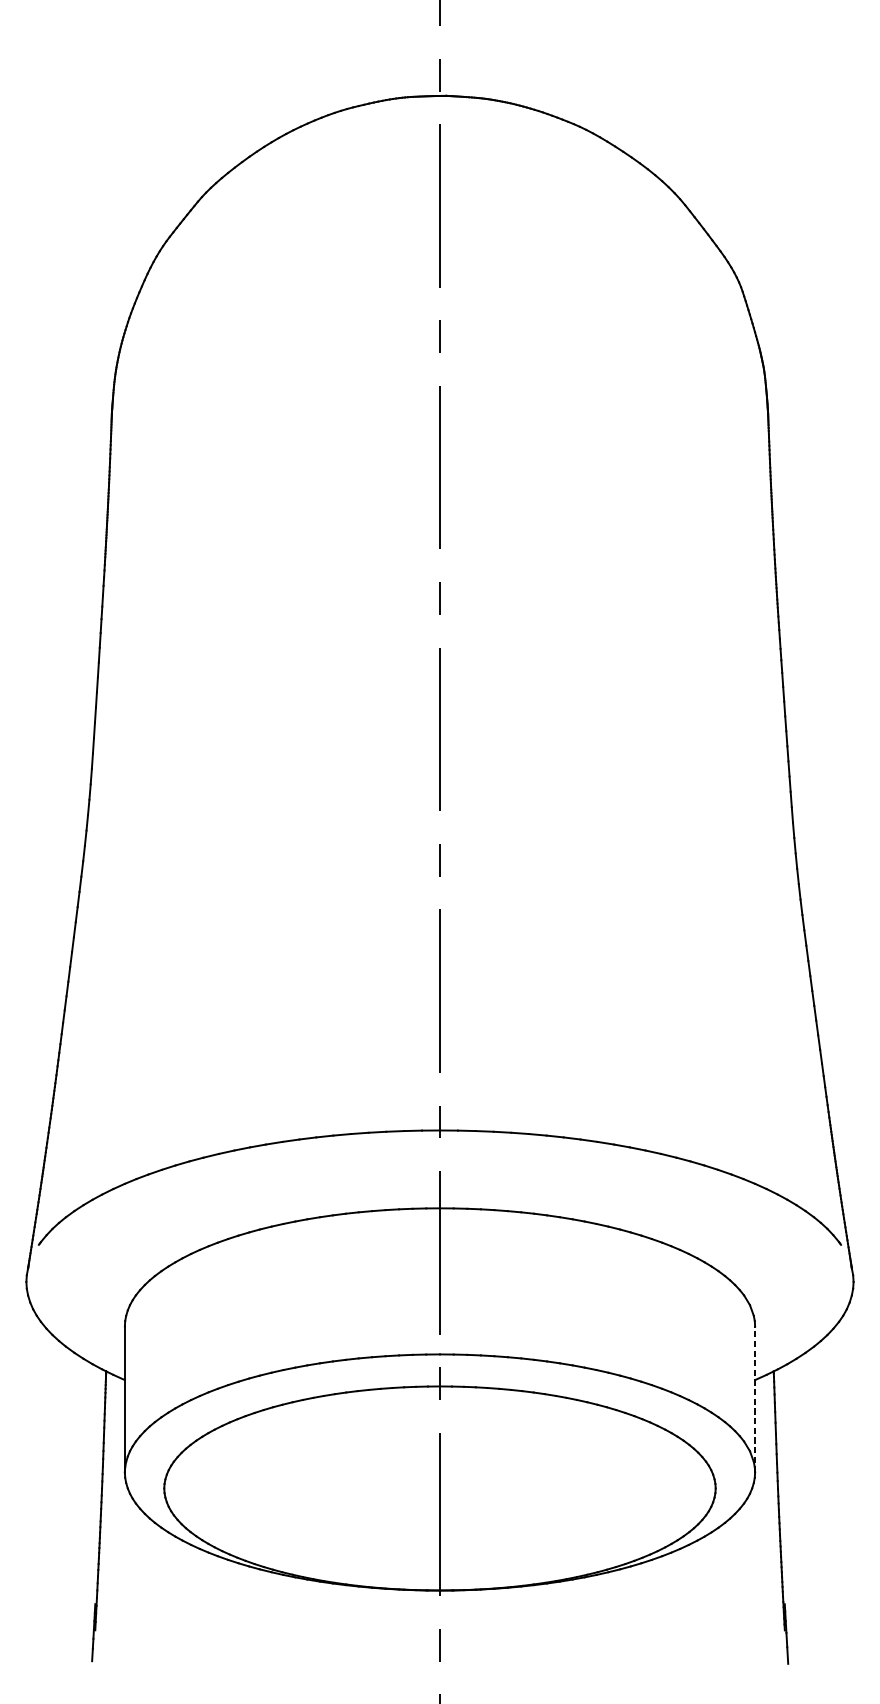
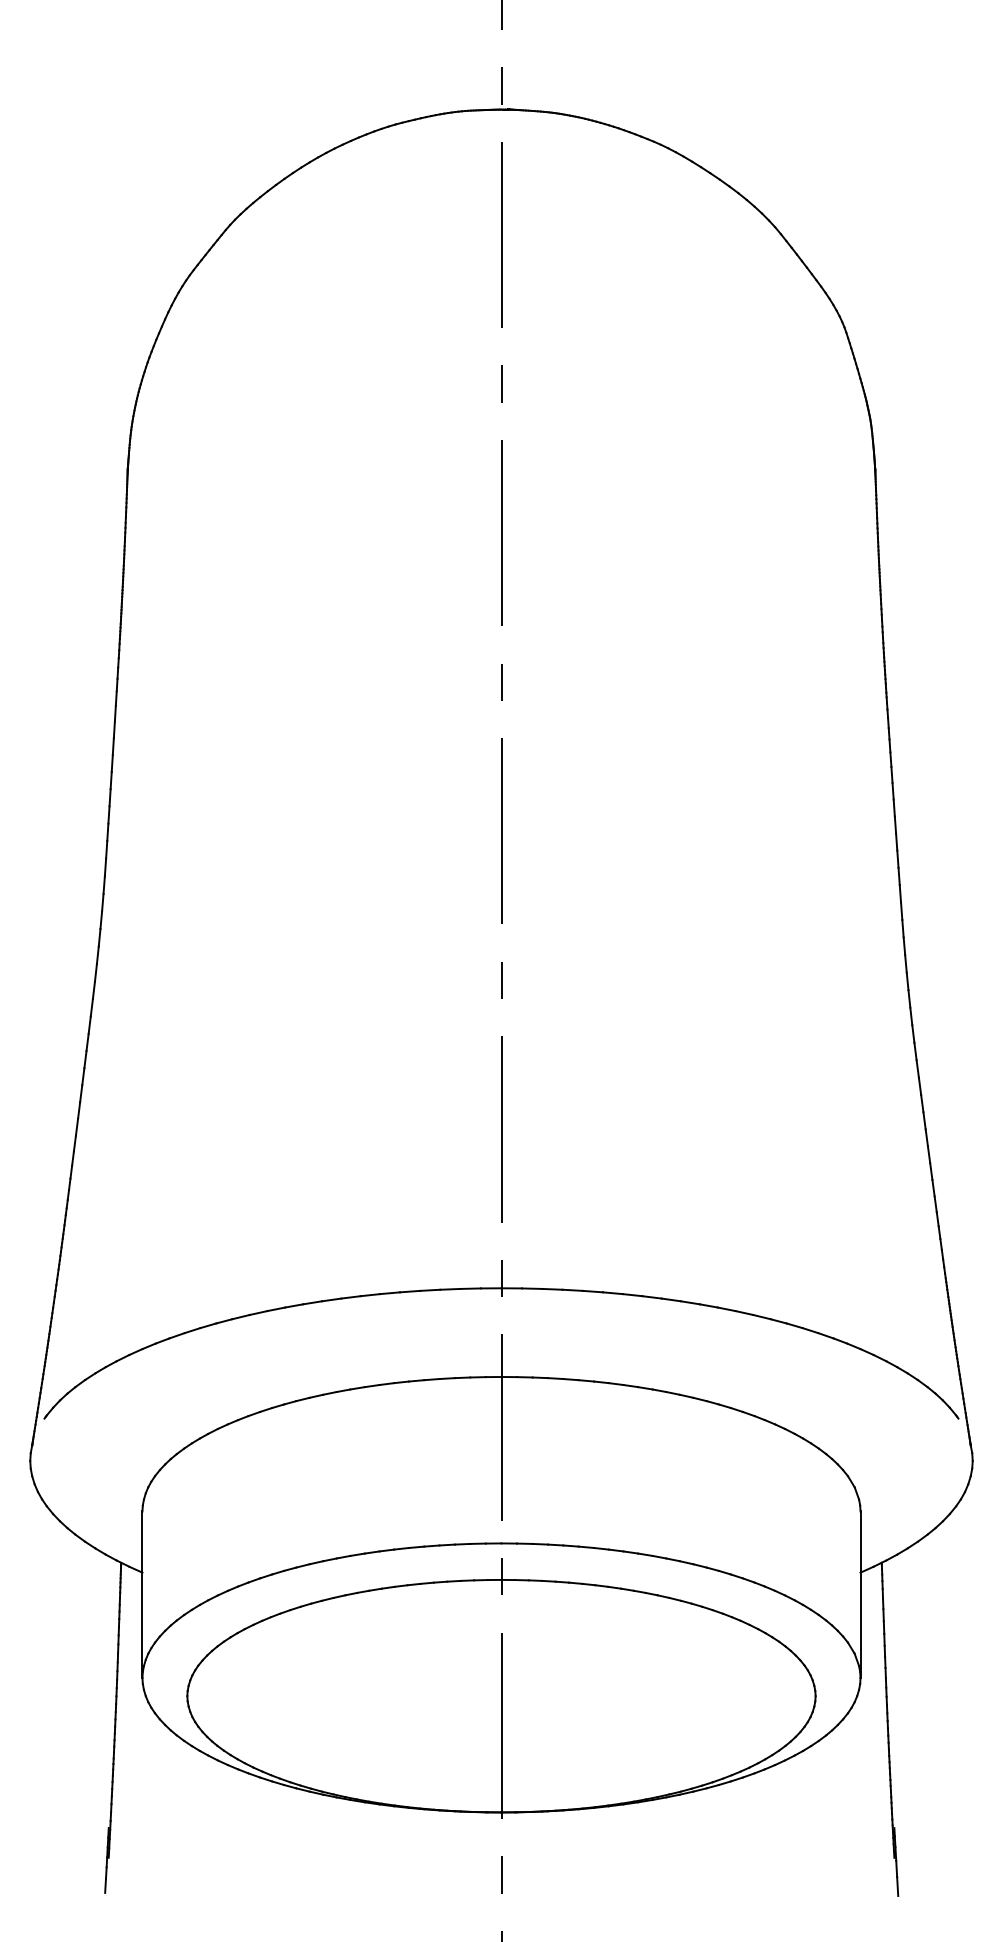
line: (755, 1399) -> (860, 1594), dashed -> solid

